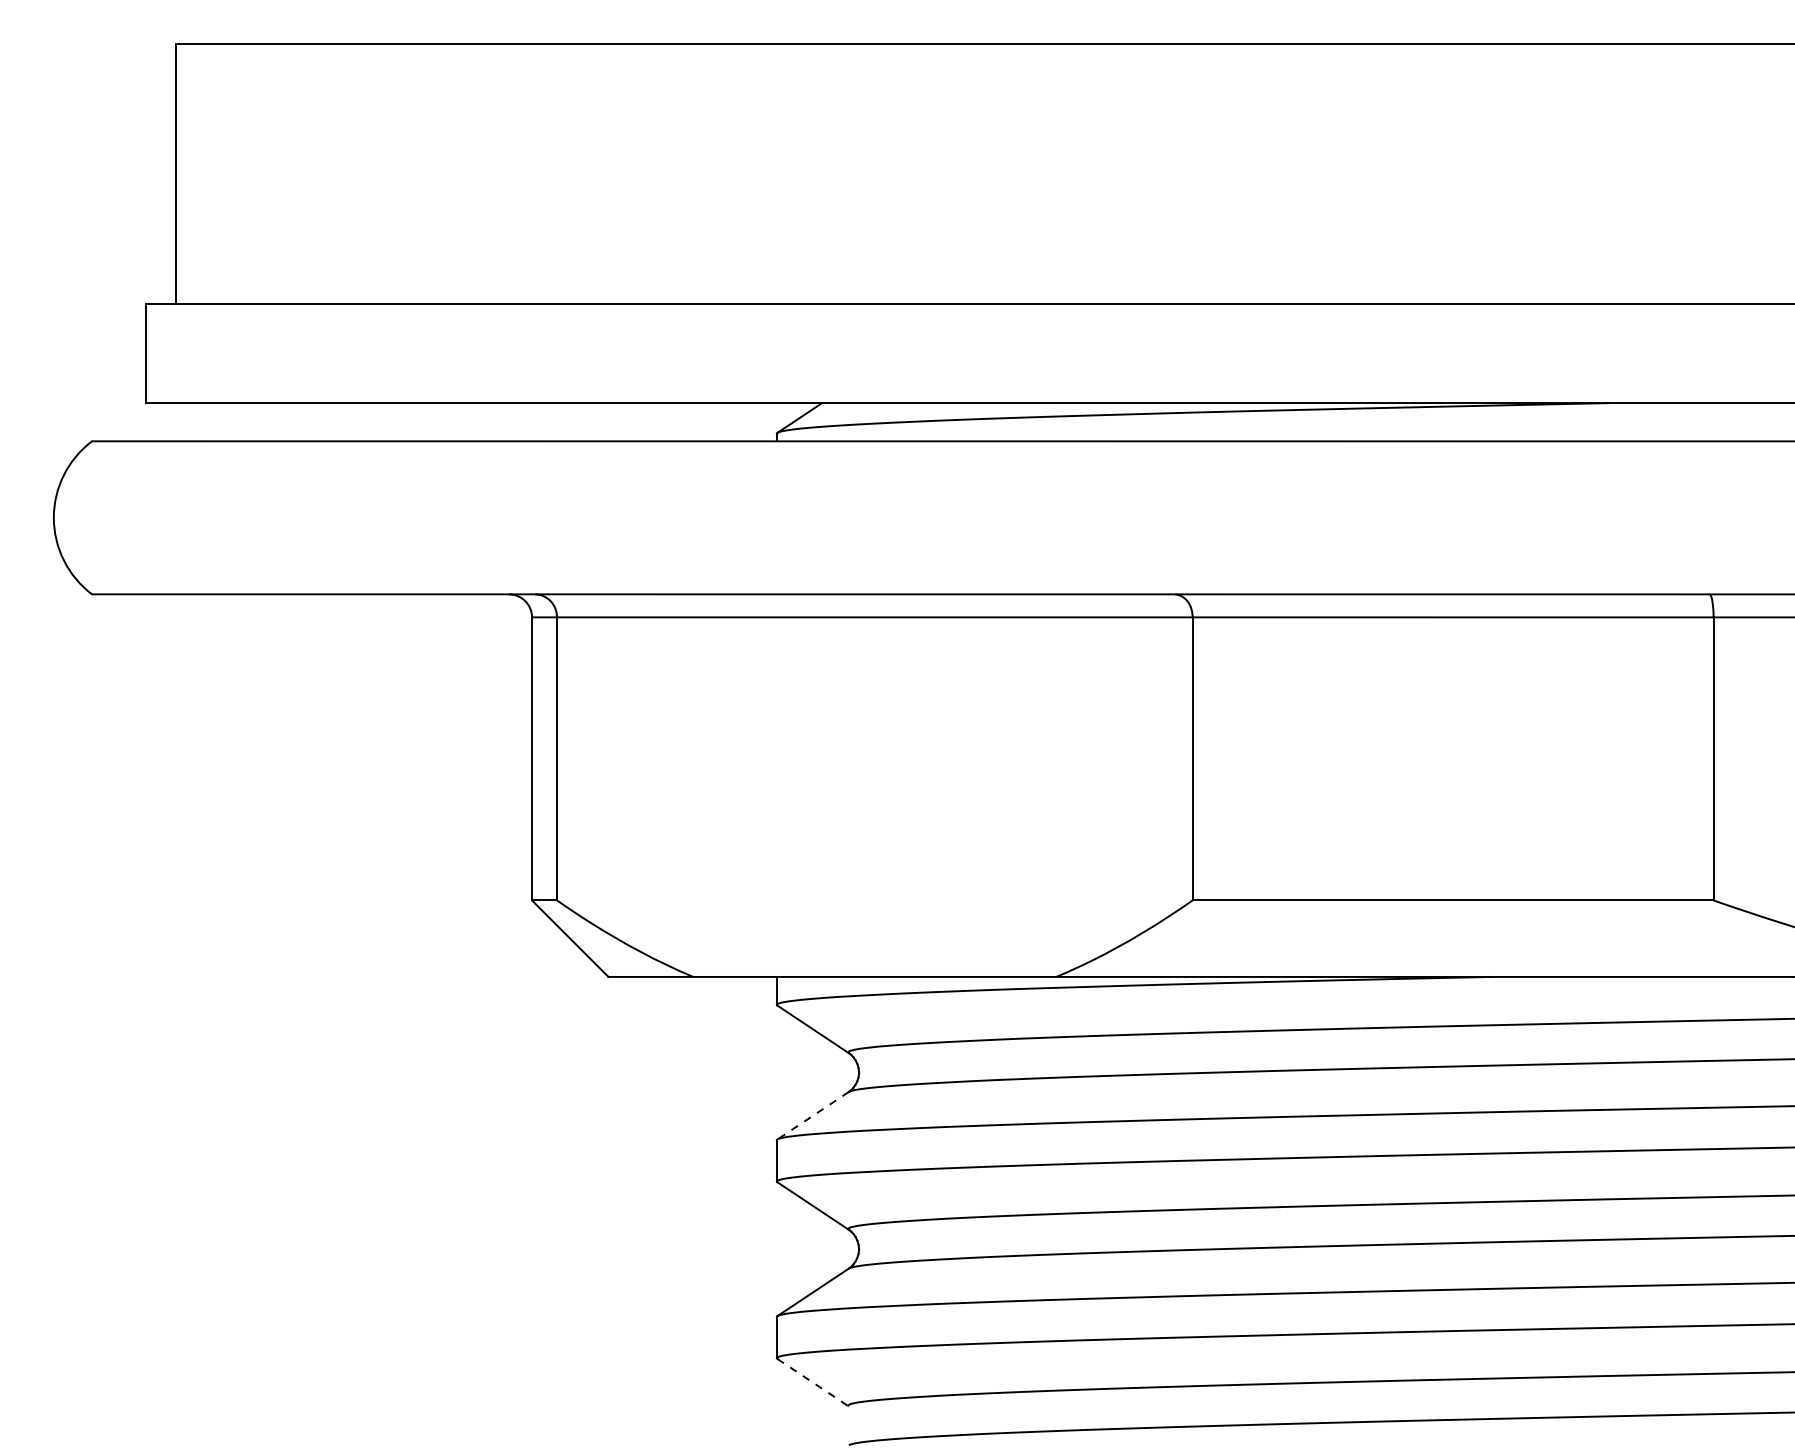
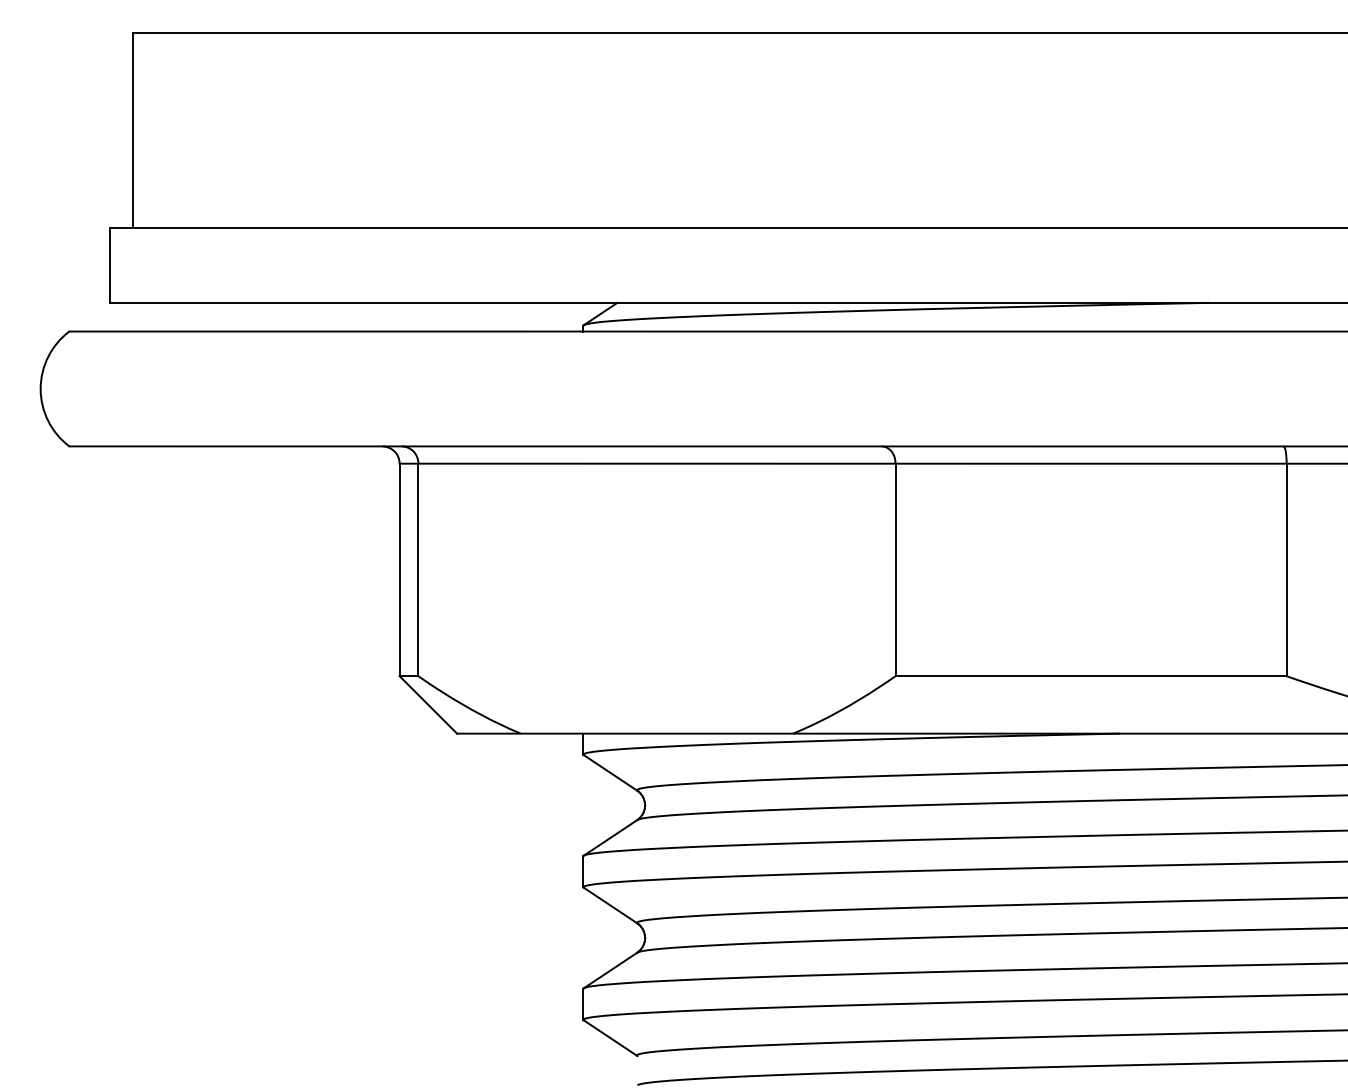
line: (813, 1115) -> (610, 837), dashed -> solid
line: (813, 1382) -> (610, 1038), dashed -> solid

